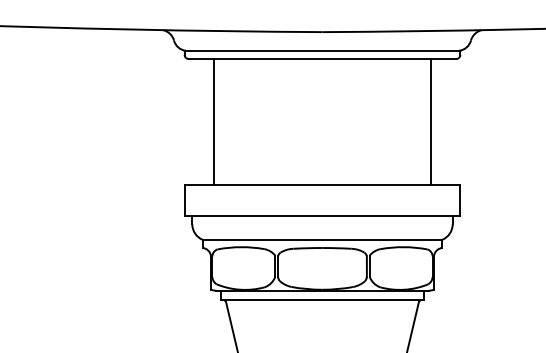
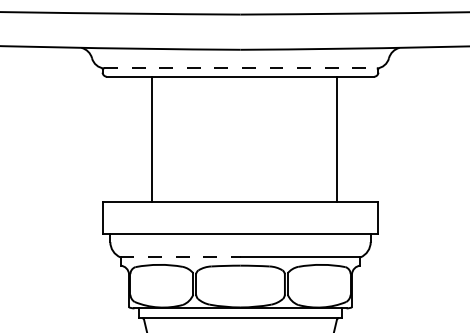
line: (322, 50) -> (240, 68), solid -> dashed
line: (213, 121) -> (151, 139), moved
line: (431, 121) -> (337, 139), moved
line: (262, 239) -> (180, 257), solid -> dashed

